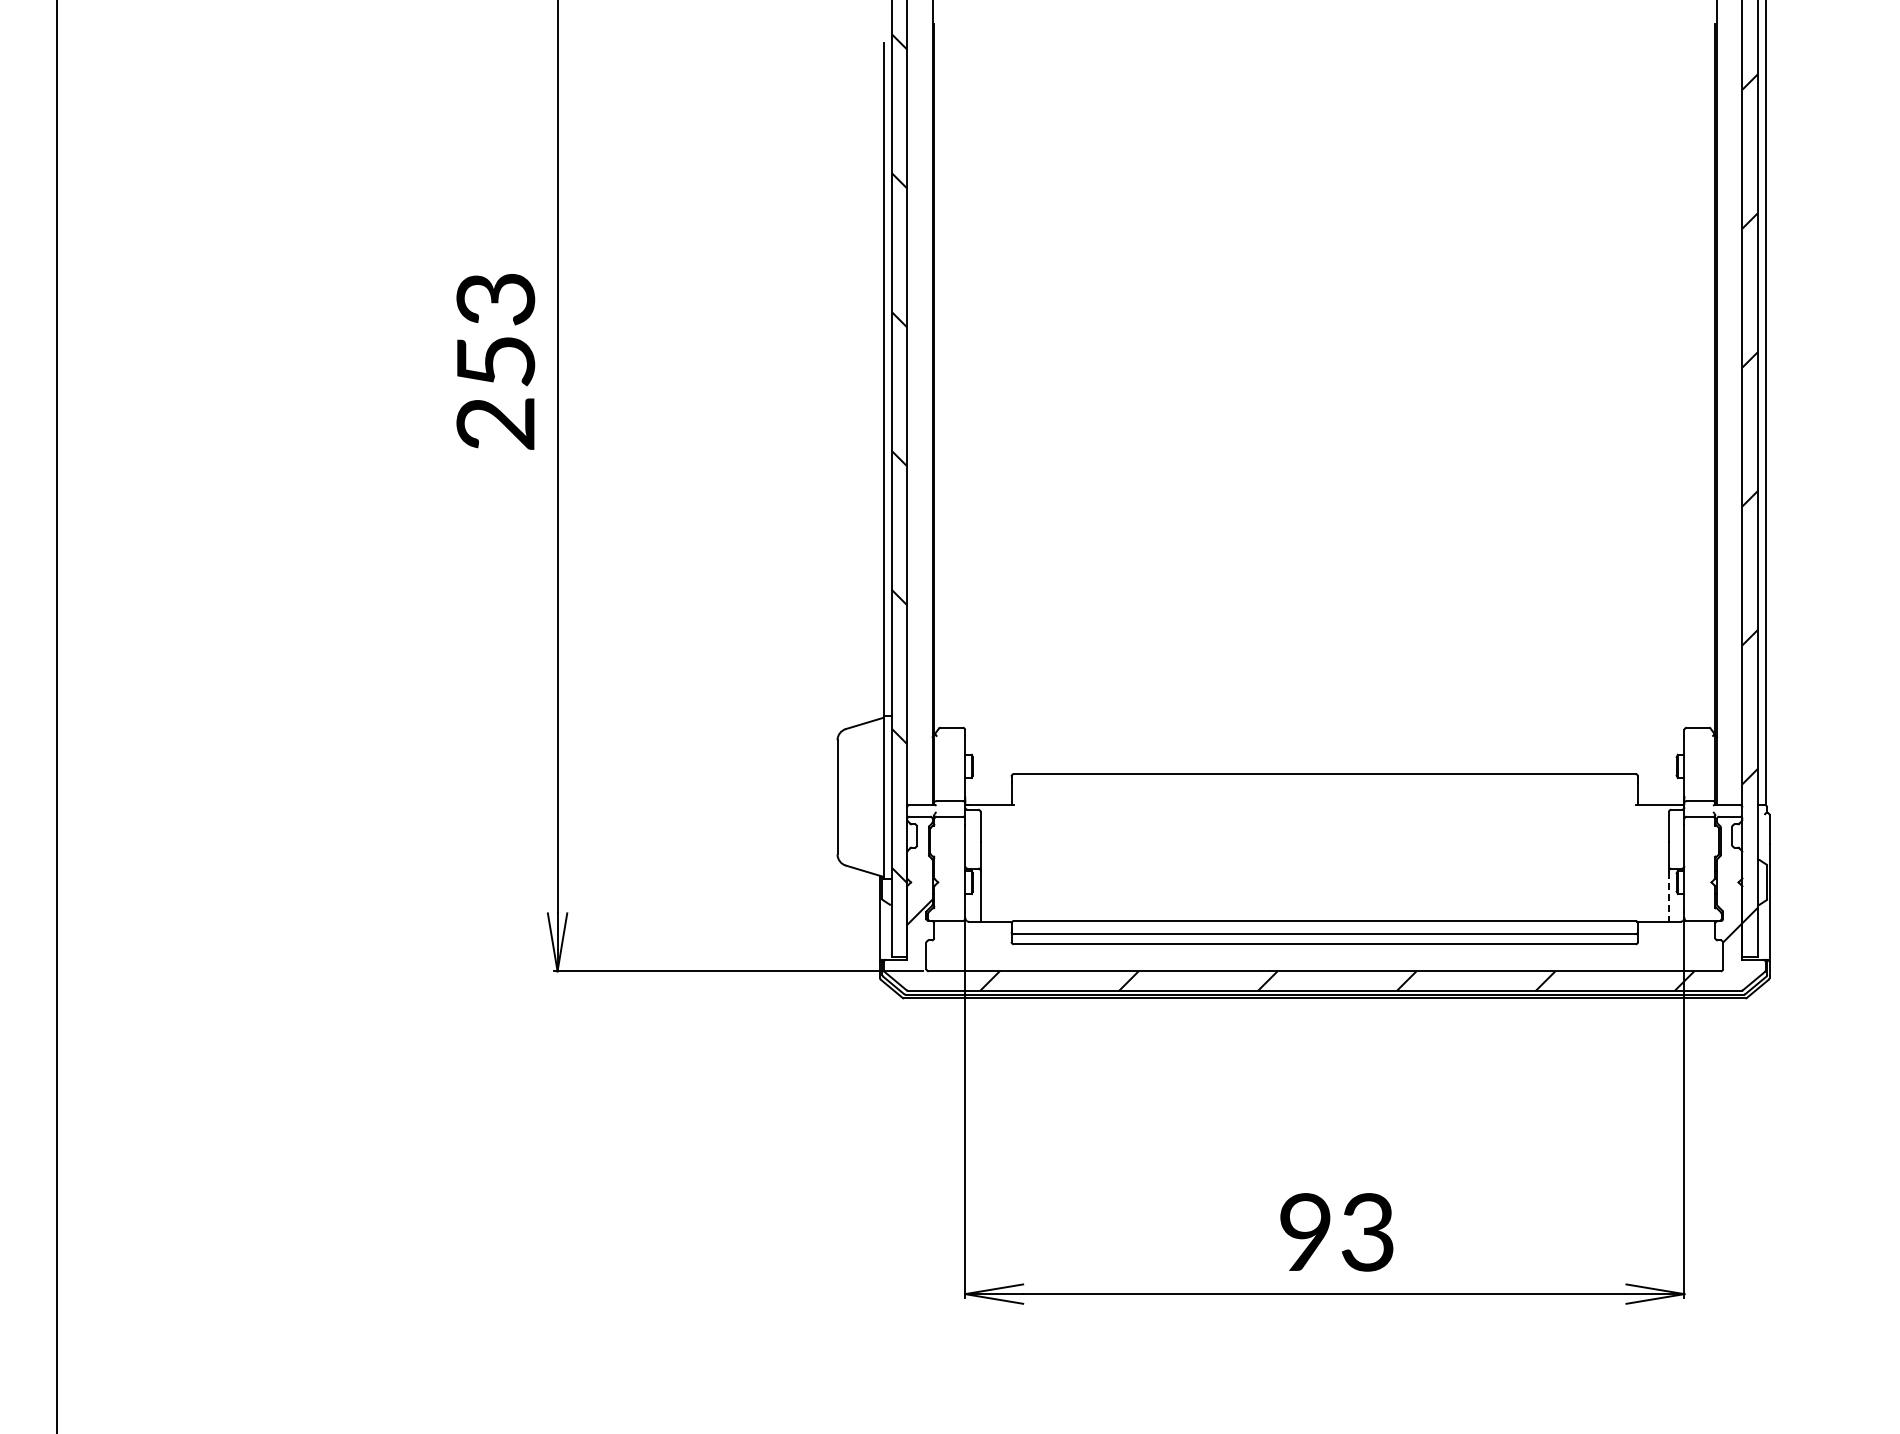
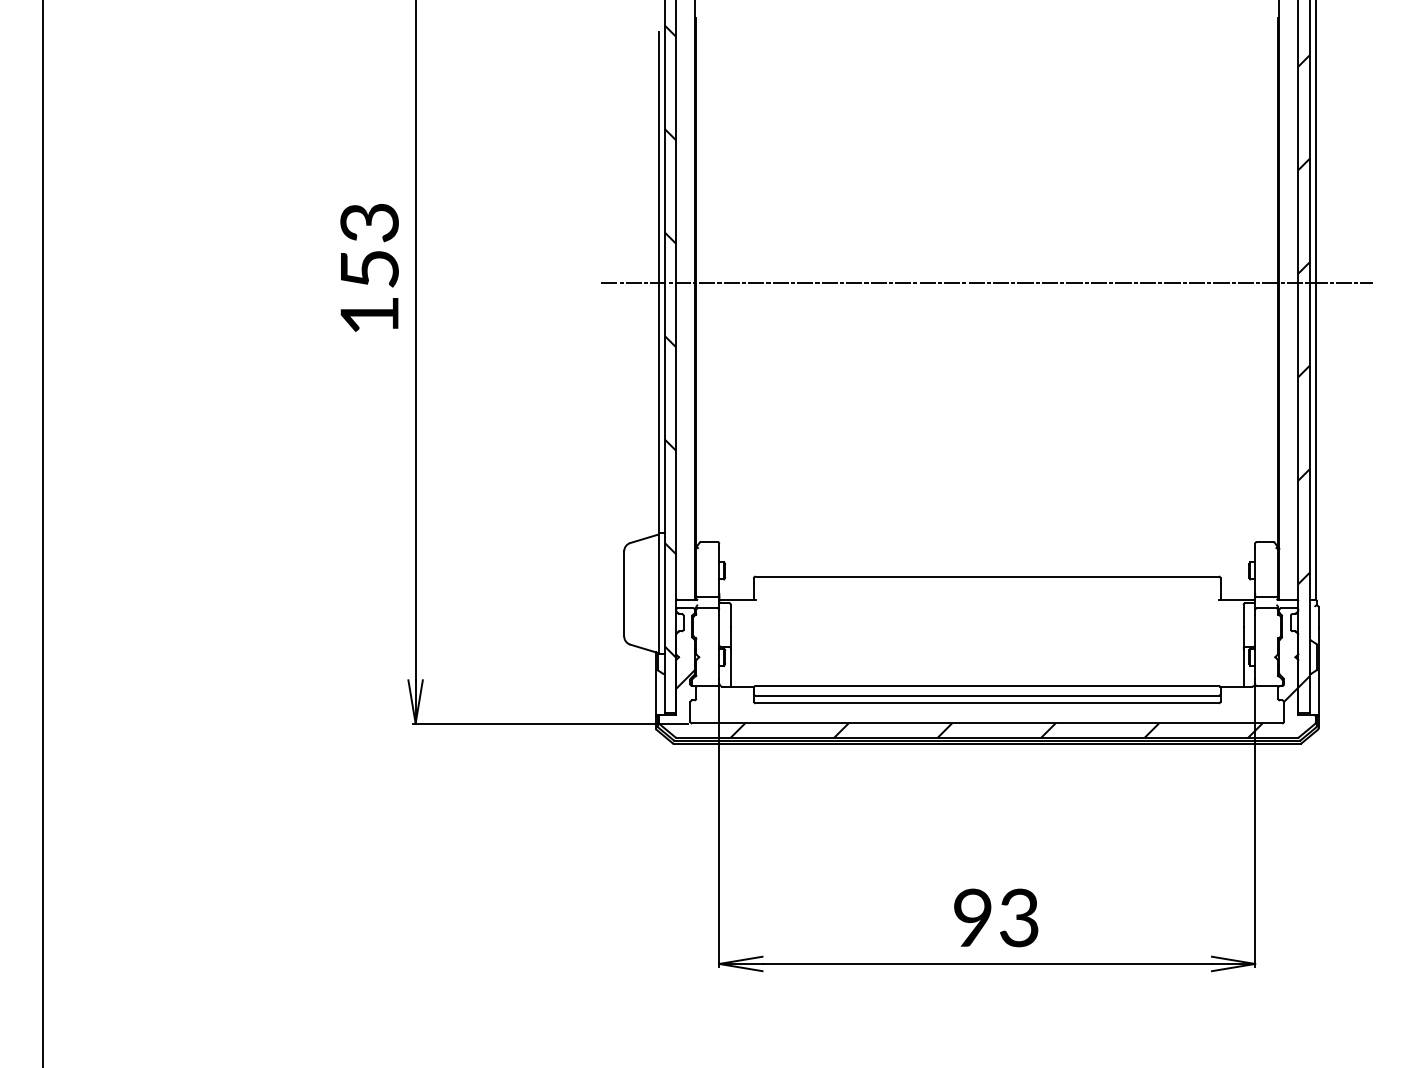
line: (1324, 379) -> (987, 282), added
text: (495, 423) -> (369, 315), 253 -> 153
line: (1668, 896) -> (1243, 667), dashed -> solid

